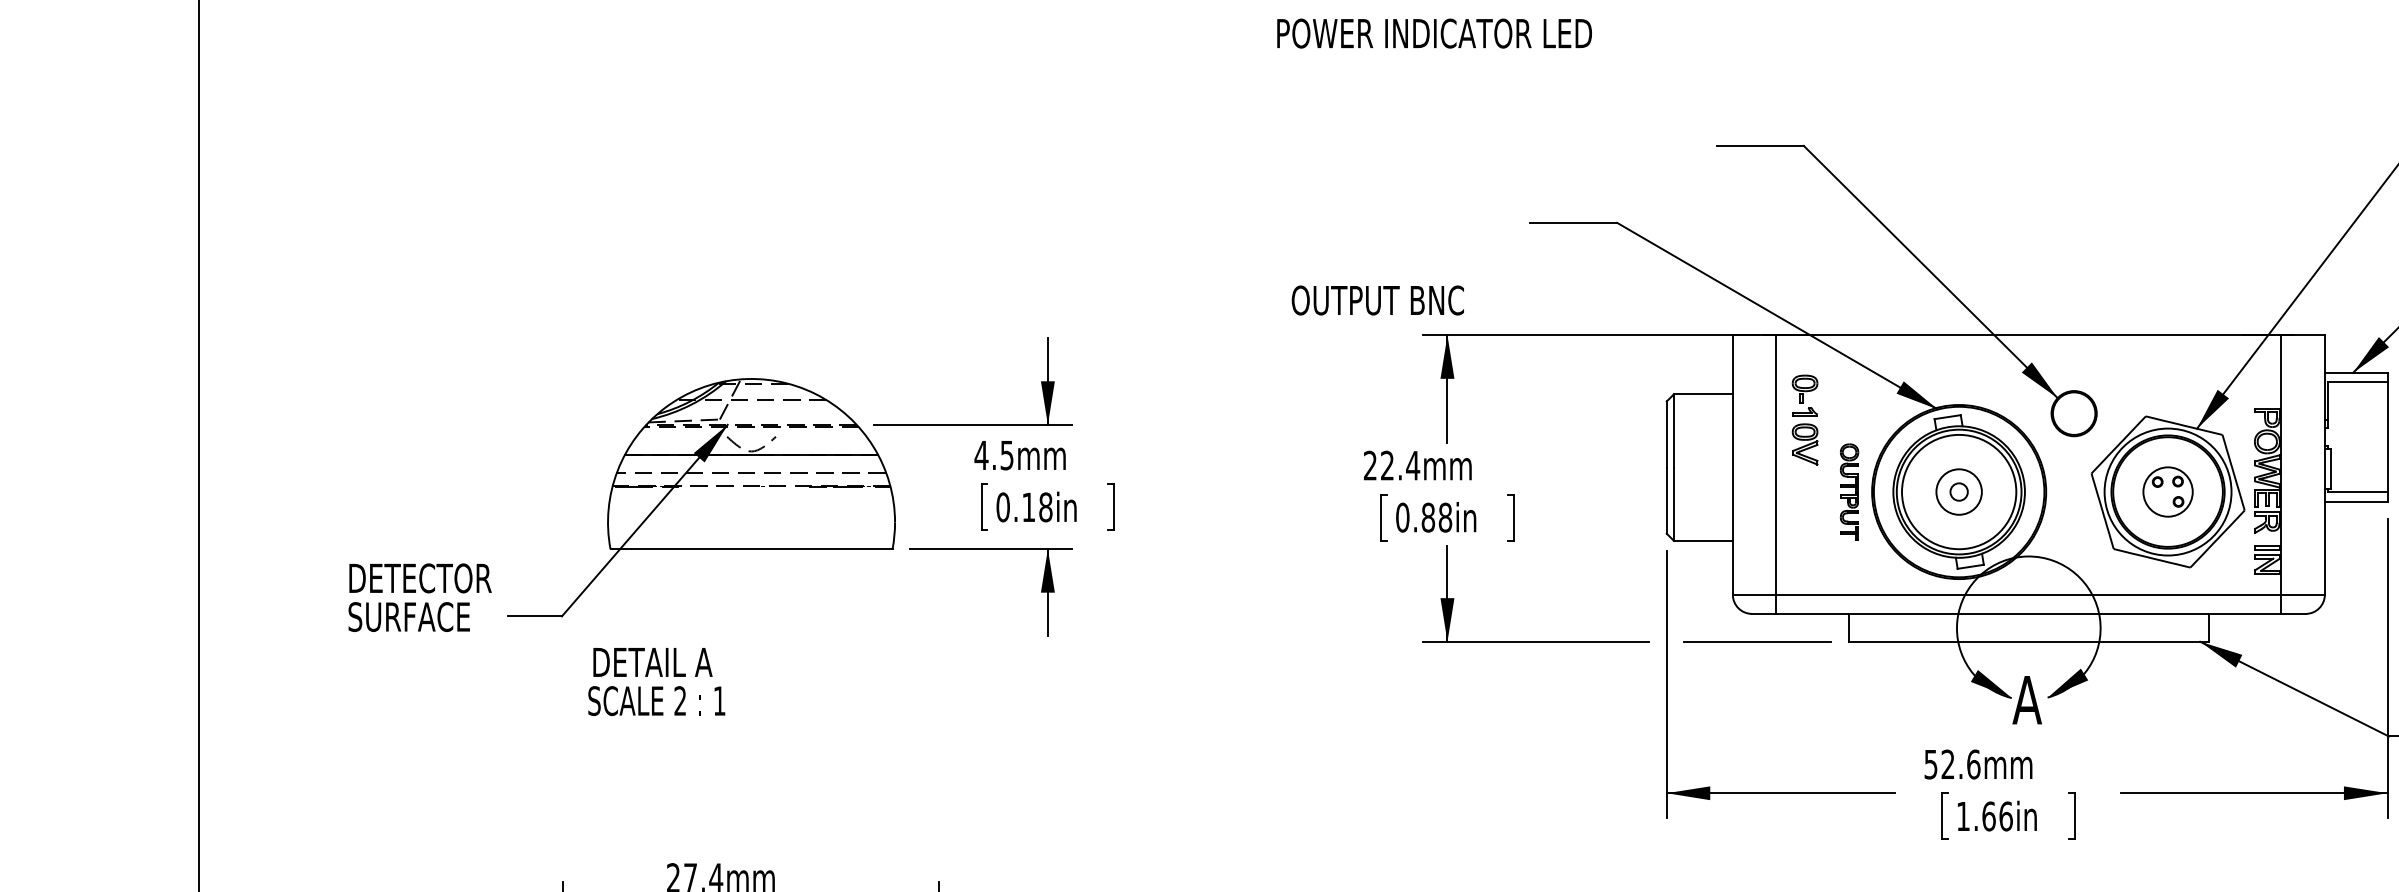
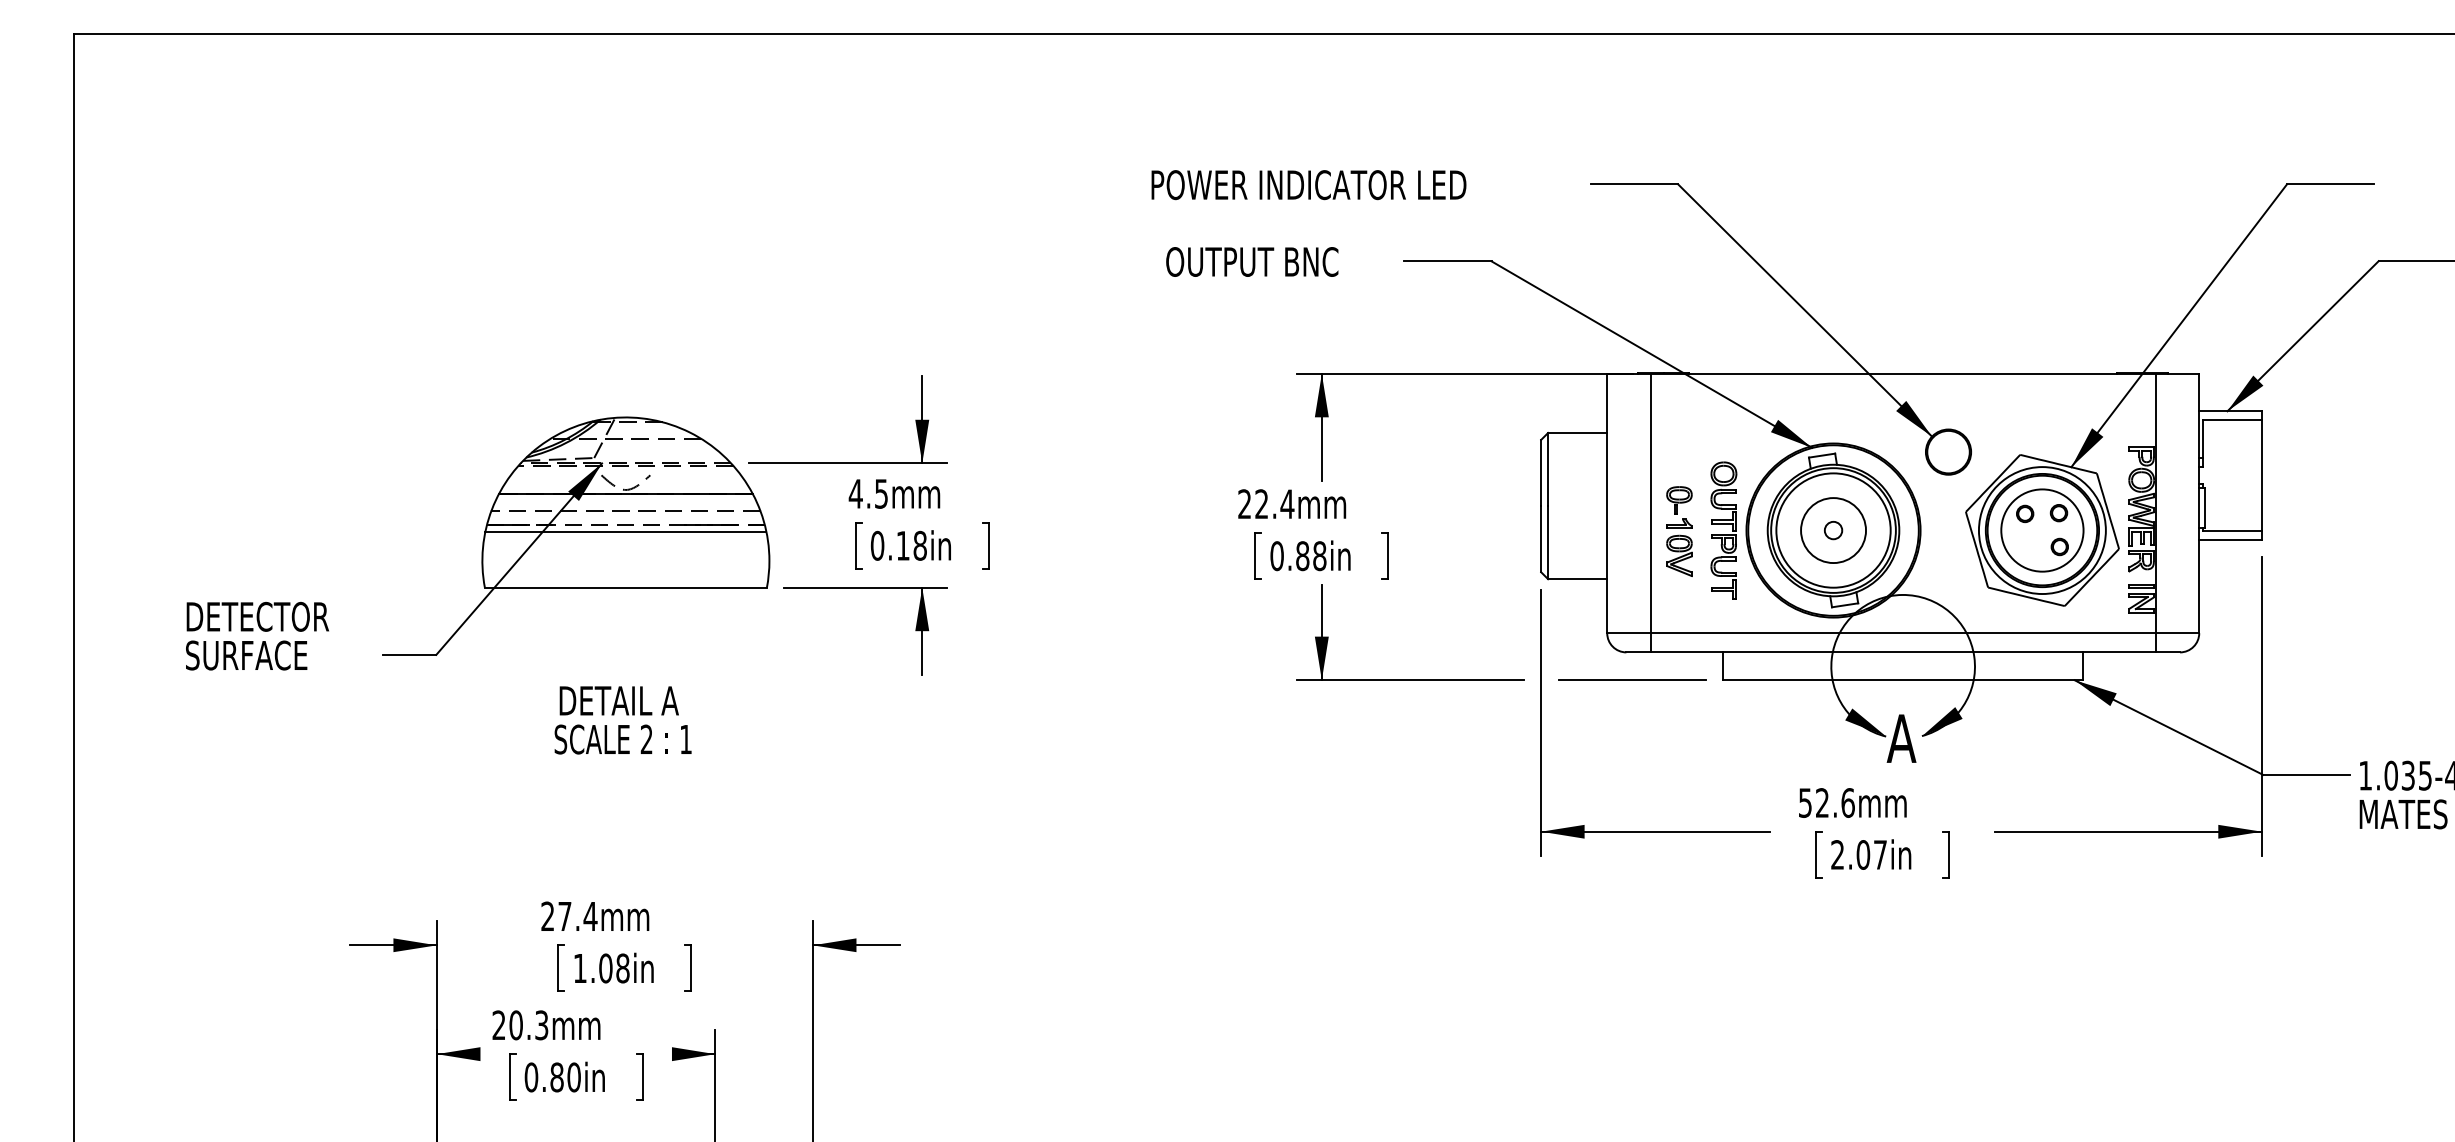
text: (1434, 34) -> (1308, 185), moved
text: (1378, 300) -> (1252, 261), moved
part: (1805, 420) -> (1679, 531), moved
part: (1849, 492) -> (1723, 530), size x1.43
circle: (1959, 492) -> (1833, 530), size x1.43
part: (2168, 492) -> (2042, 530), size x1.67
line: (751, 493) -> (625, 531), added
text: (420, 597) -> (257, 635), moved
text: (656, 682) -> (622, 720), moved
text: (1985, 816) -> (1859, 854), 1.66in -> 2.07in

